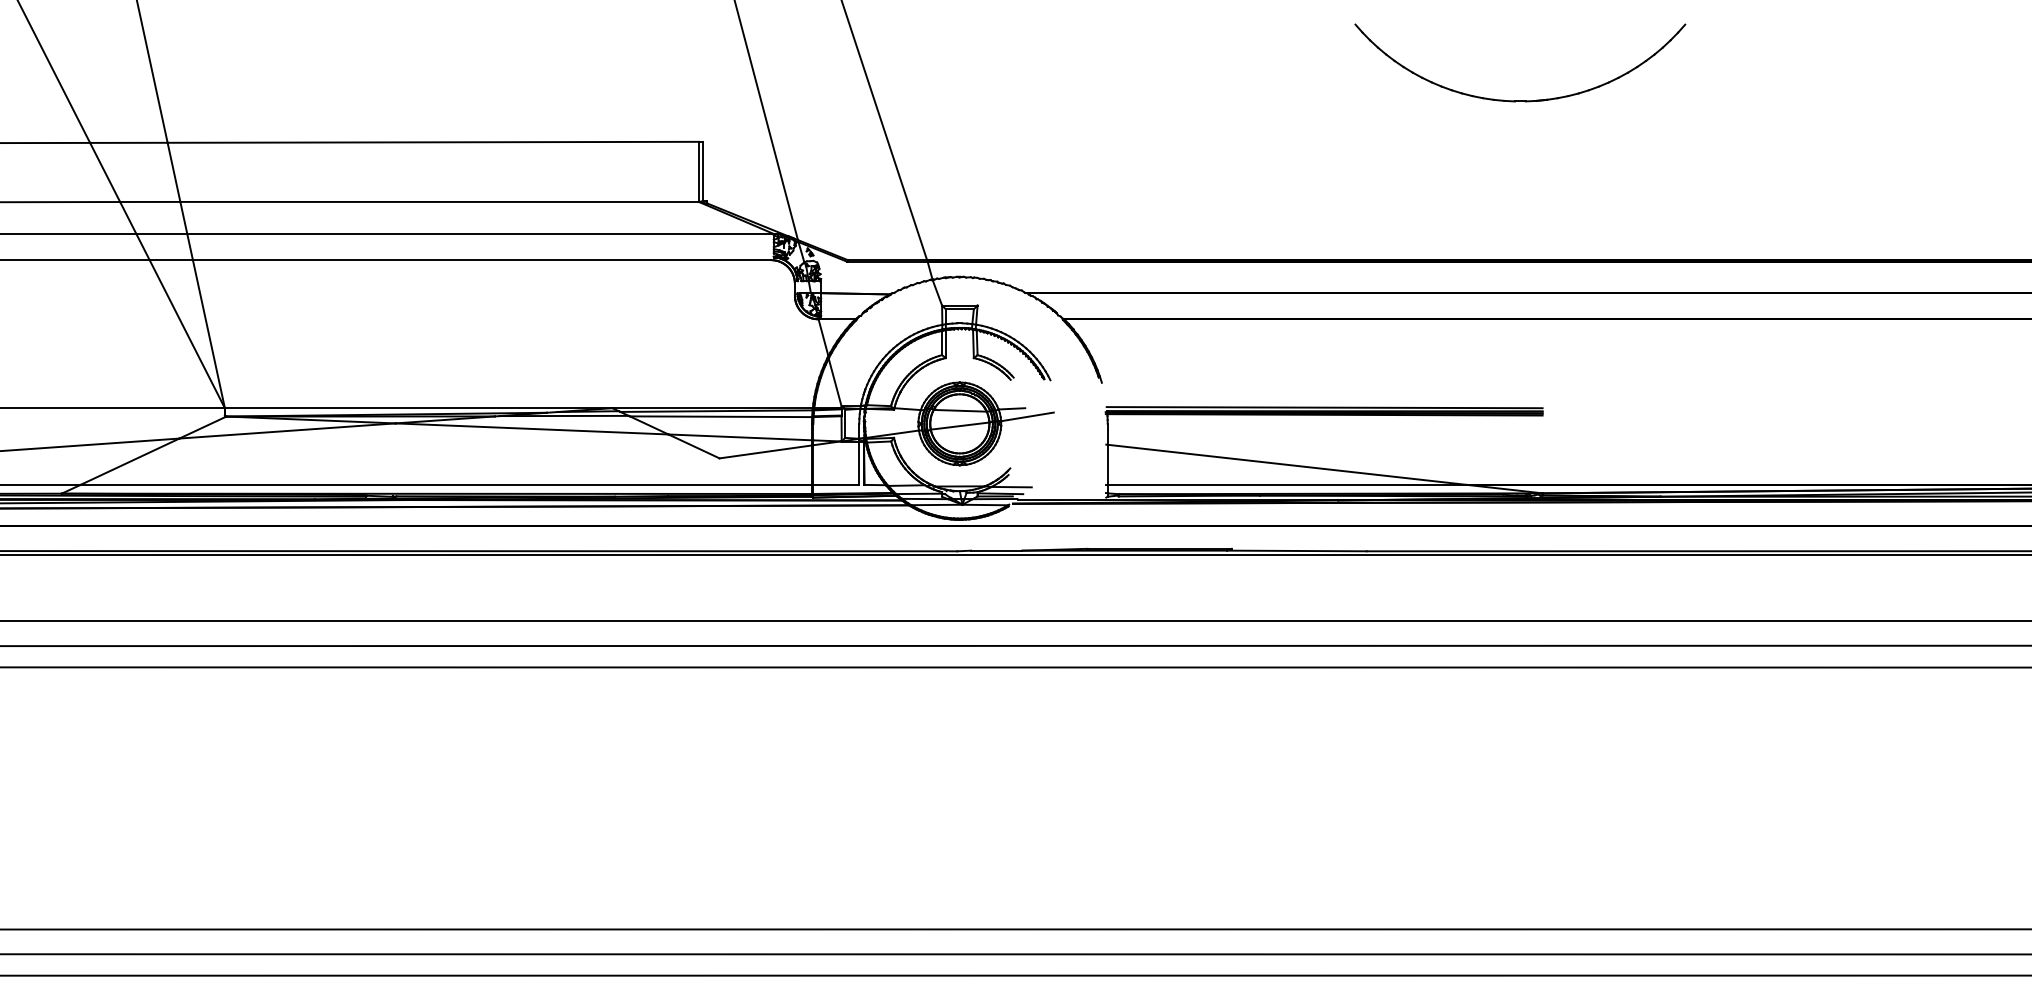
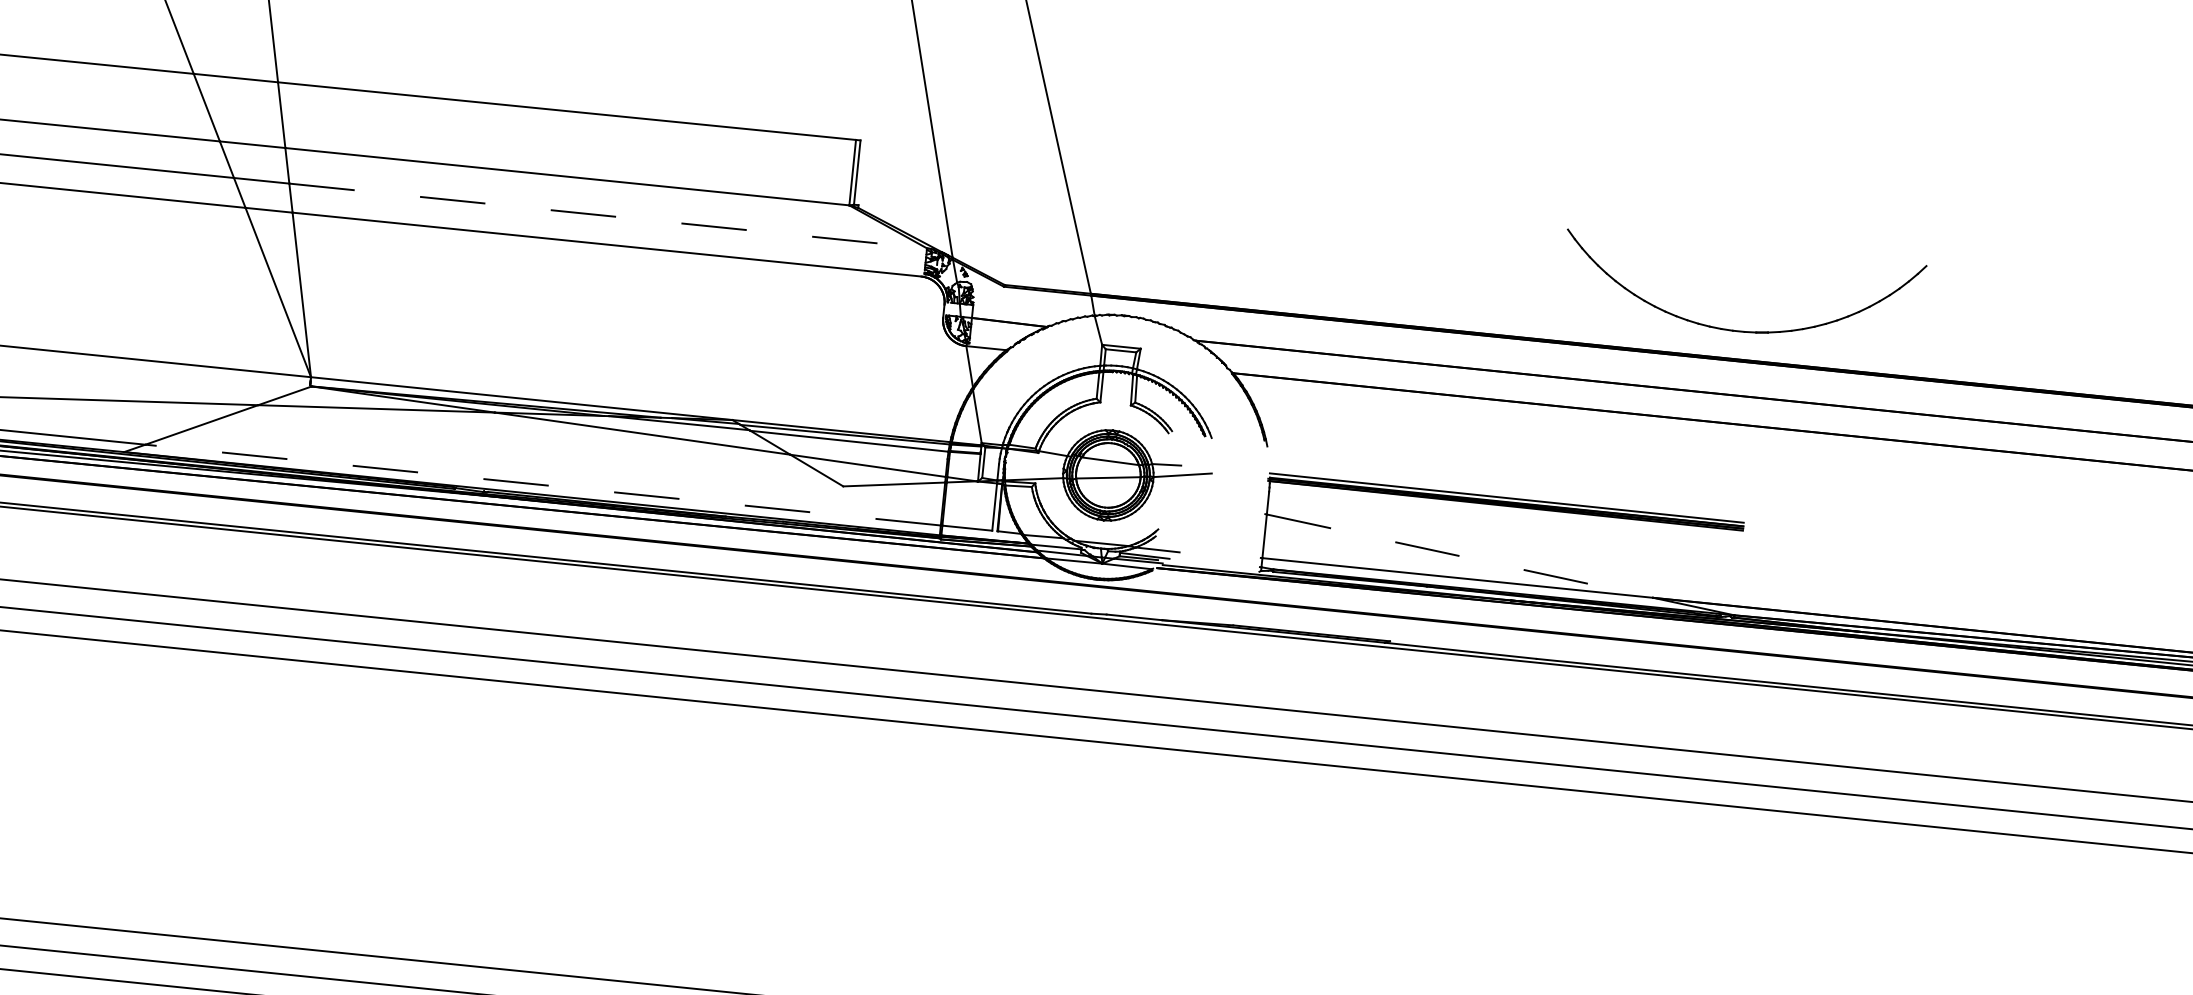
part: (1520, 100) -> (1739, 330), moved
line: (481, 233) -> (609, 215), solid -> dashed
line: (1287, 464) -> (1460, 555), solid -> dashed
line: (446, 484) -> (543, 484), solid -> dashed

